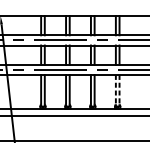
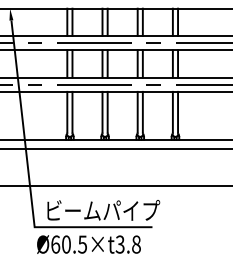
line: (115, 89) -> (172, 112), dashed -> solid
line: (119, 89) -> (178, 112), dashed -> solid

